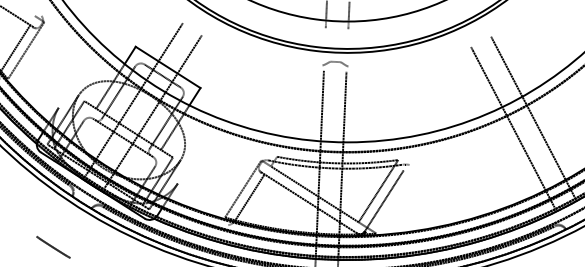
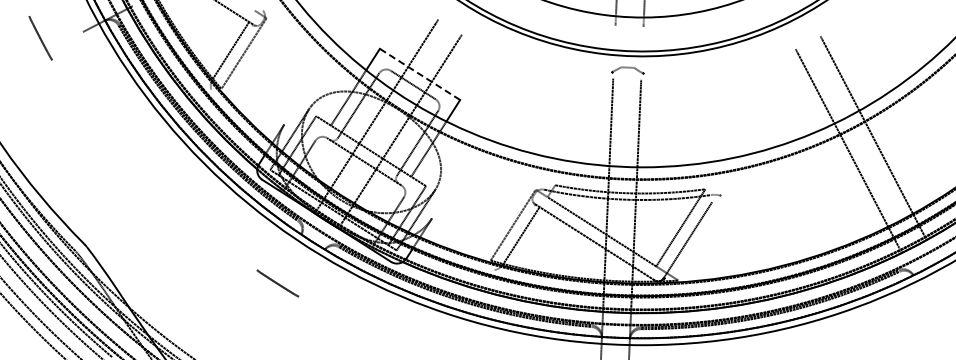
line: (168, 67) -> (420, 74), solid -> dashed
line: (53, 247) -> (277, 283), moved

